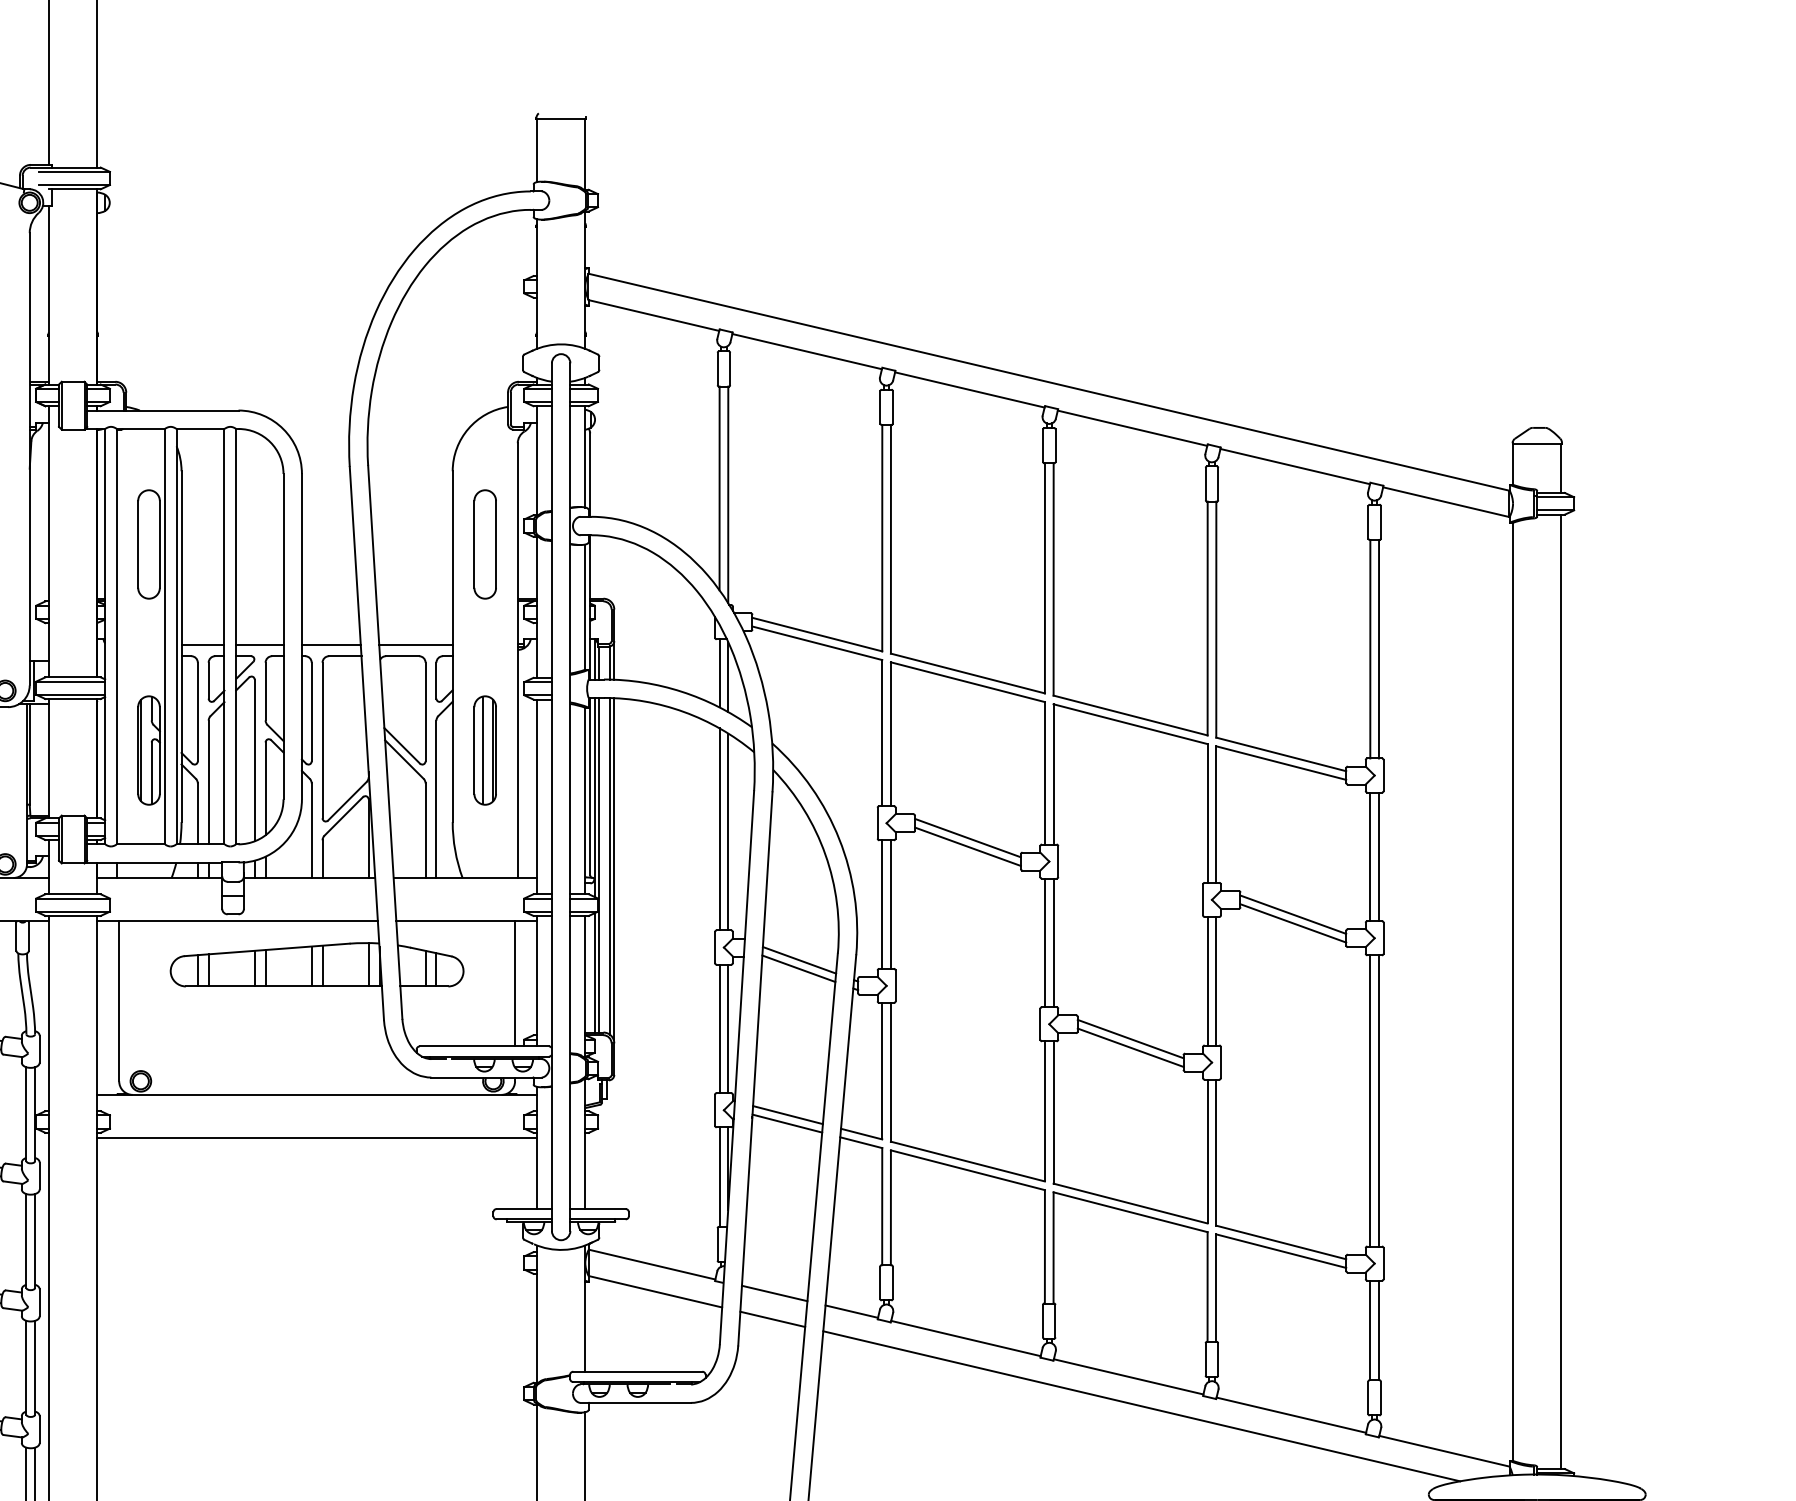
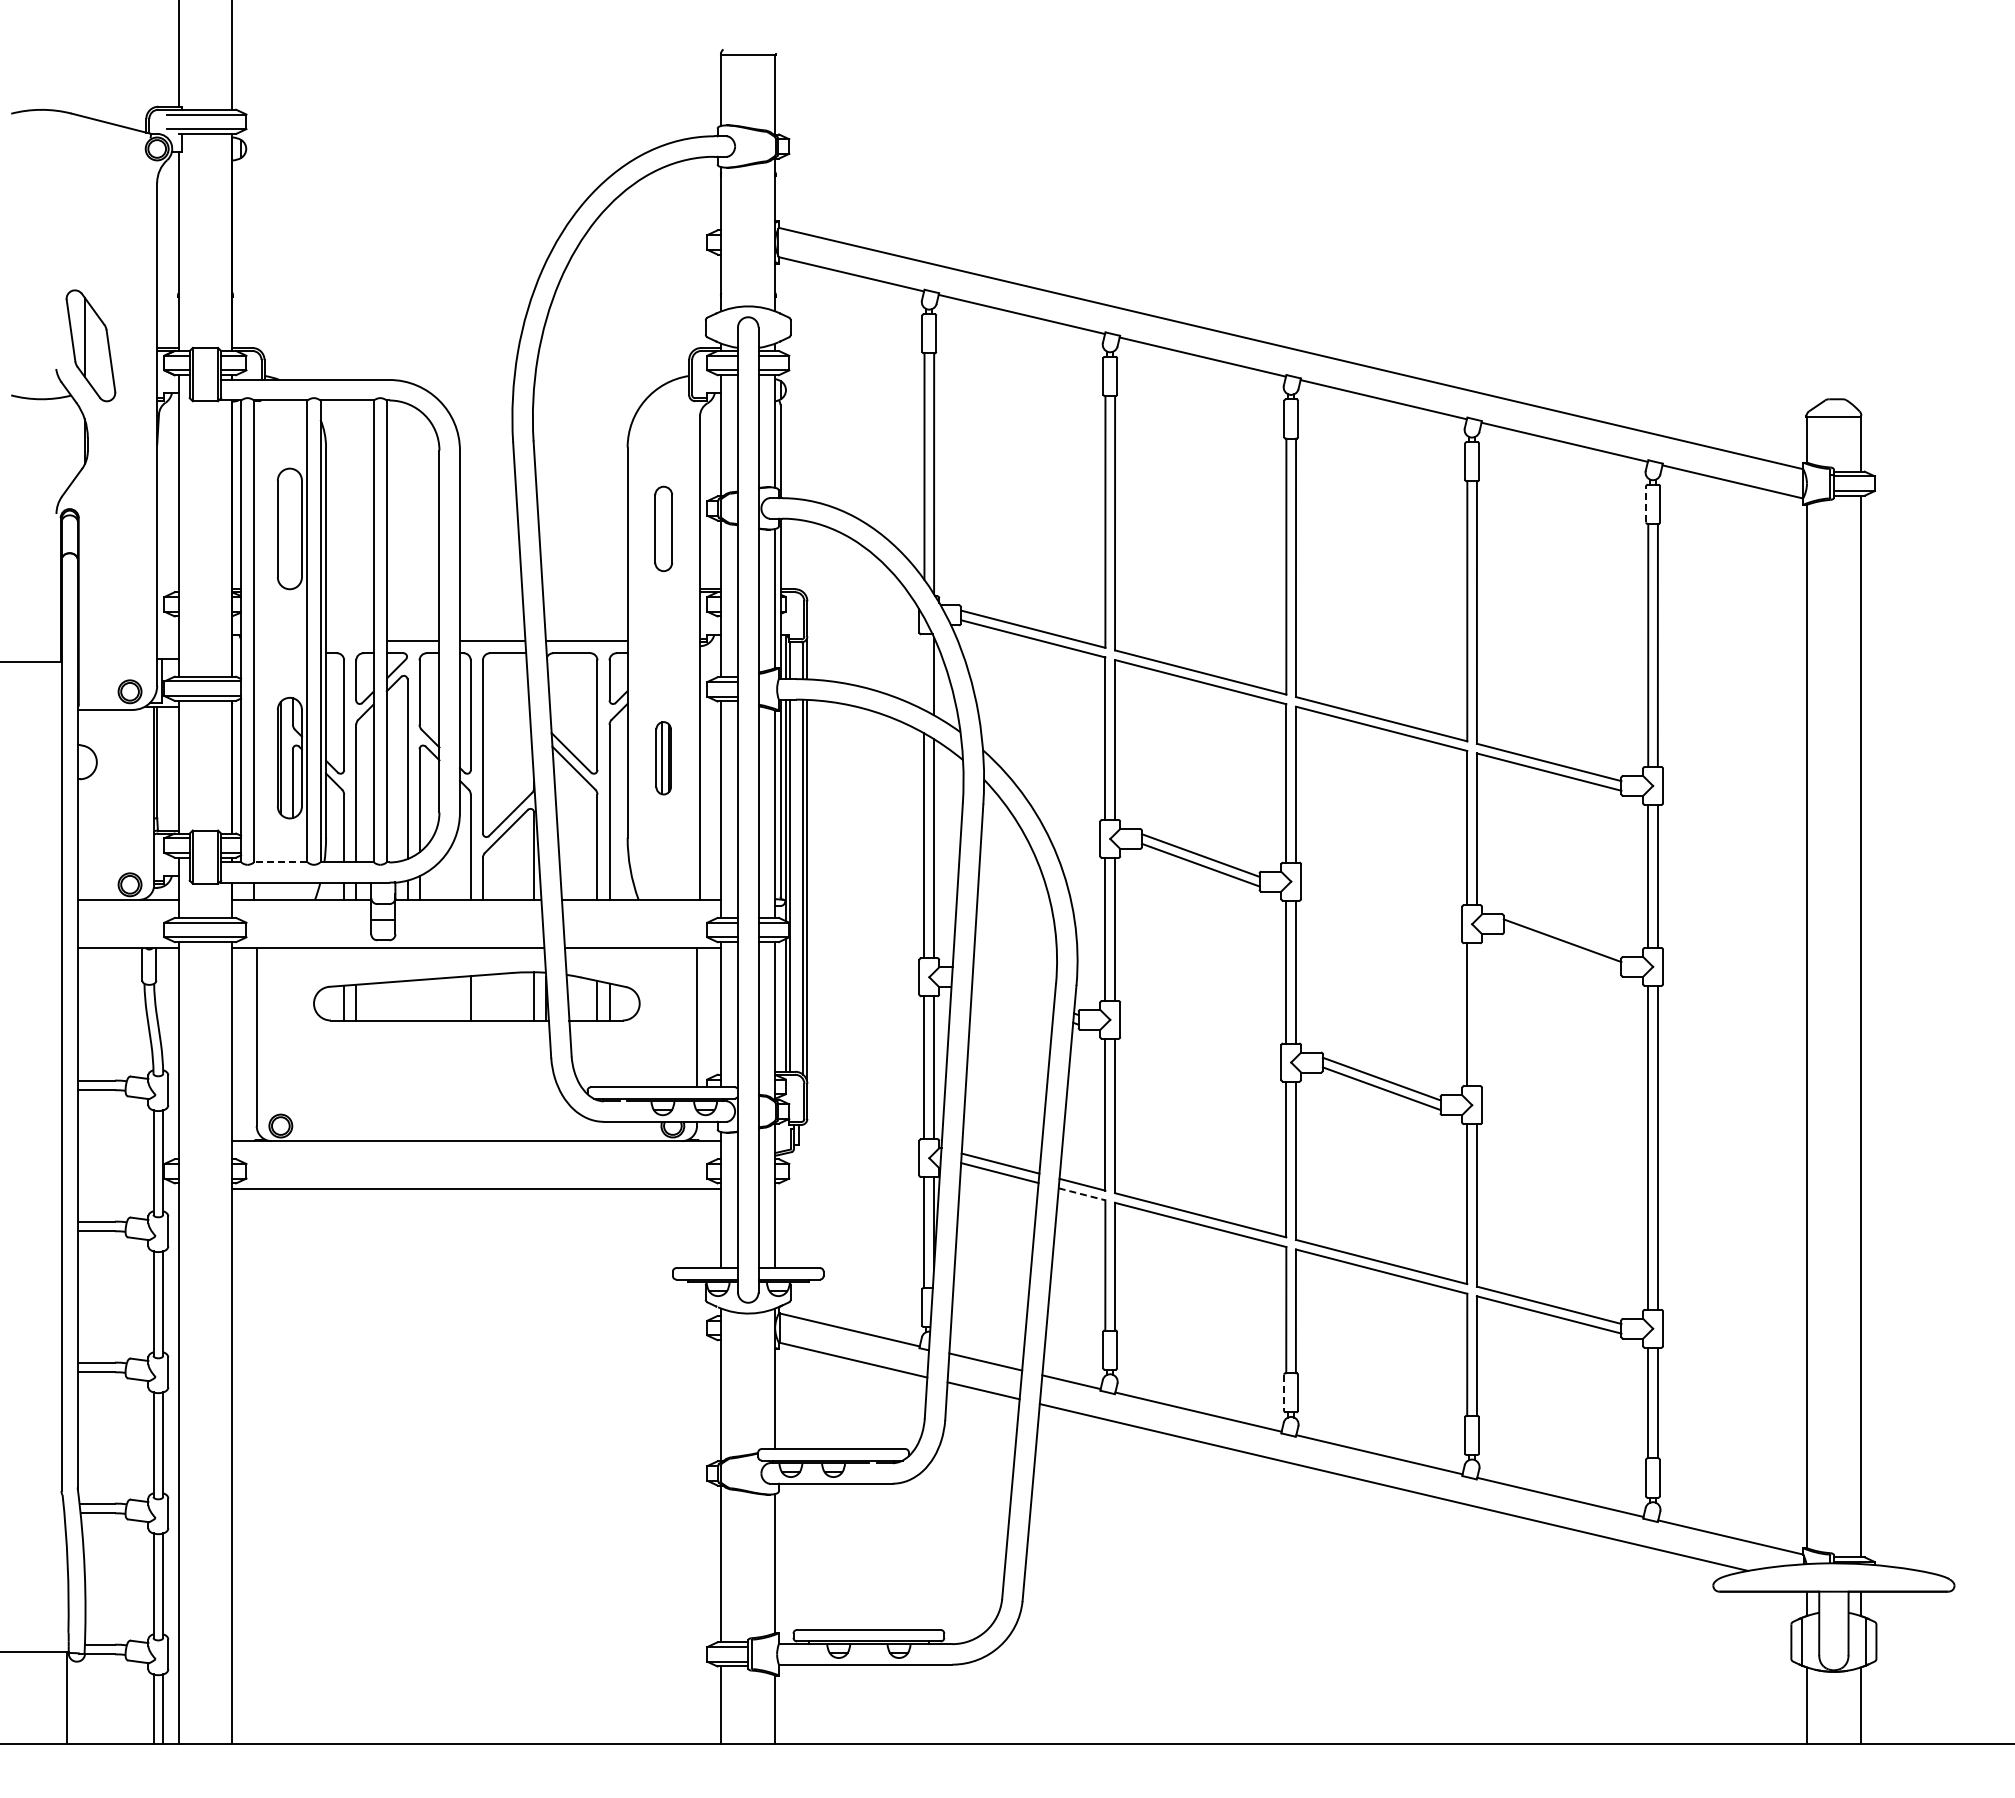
line: (1368, 521) -> (1646, 503), solid -> dashed
part: (484, 544) -> (663, 528), size x0.7
line: (202, 645) -> (349, 641), removed
line: (719, 673) -> (924, 672), removed
part: (484, 750) -> (663, 758), size x0.6
line: (140, 844) -> (280, 862), solid -> dashed
line: (1293, 923) -> (1562, 950), removed
line: (799, 960) -> (1013, 991), removed
line: (322, 965) -> (482, 997), removed
line: (265, 967) -> (419, 999), removed
line: (254, 968) -> (407, 1000), removed
line: (798, 968) -> (1012, 1000), removed
line: (1215, 981) -> (1476, 1014), removed
line: (861, 1142) -> (1082, 1194), solid -> dashed
line: (1043, 1321) -> (1284, 1393), solid -> dashed

